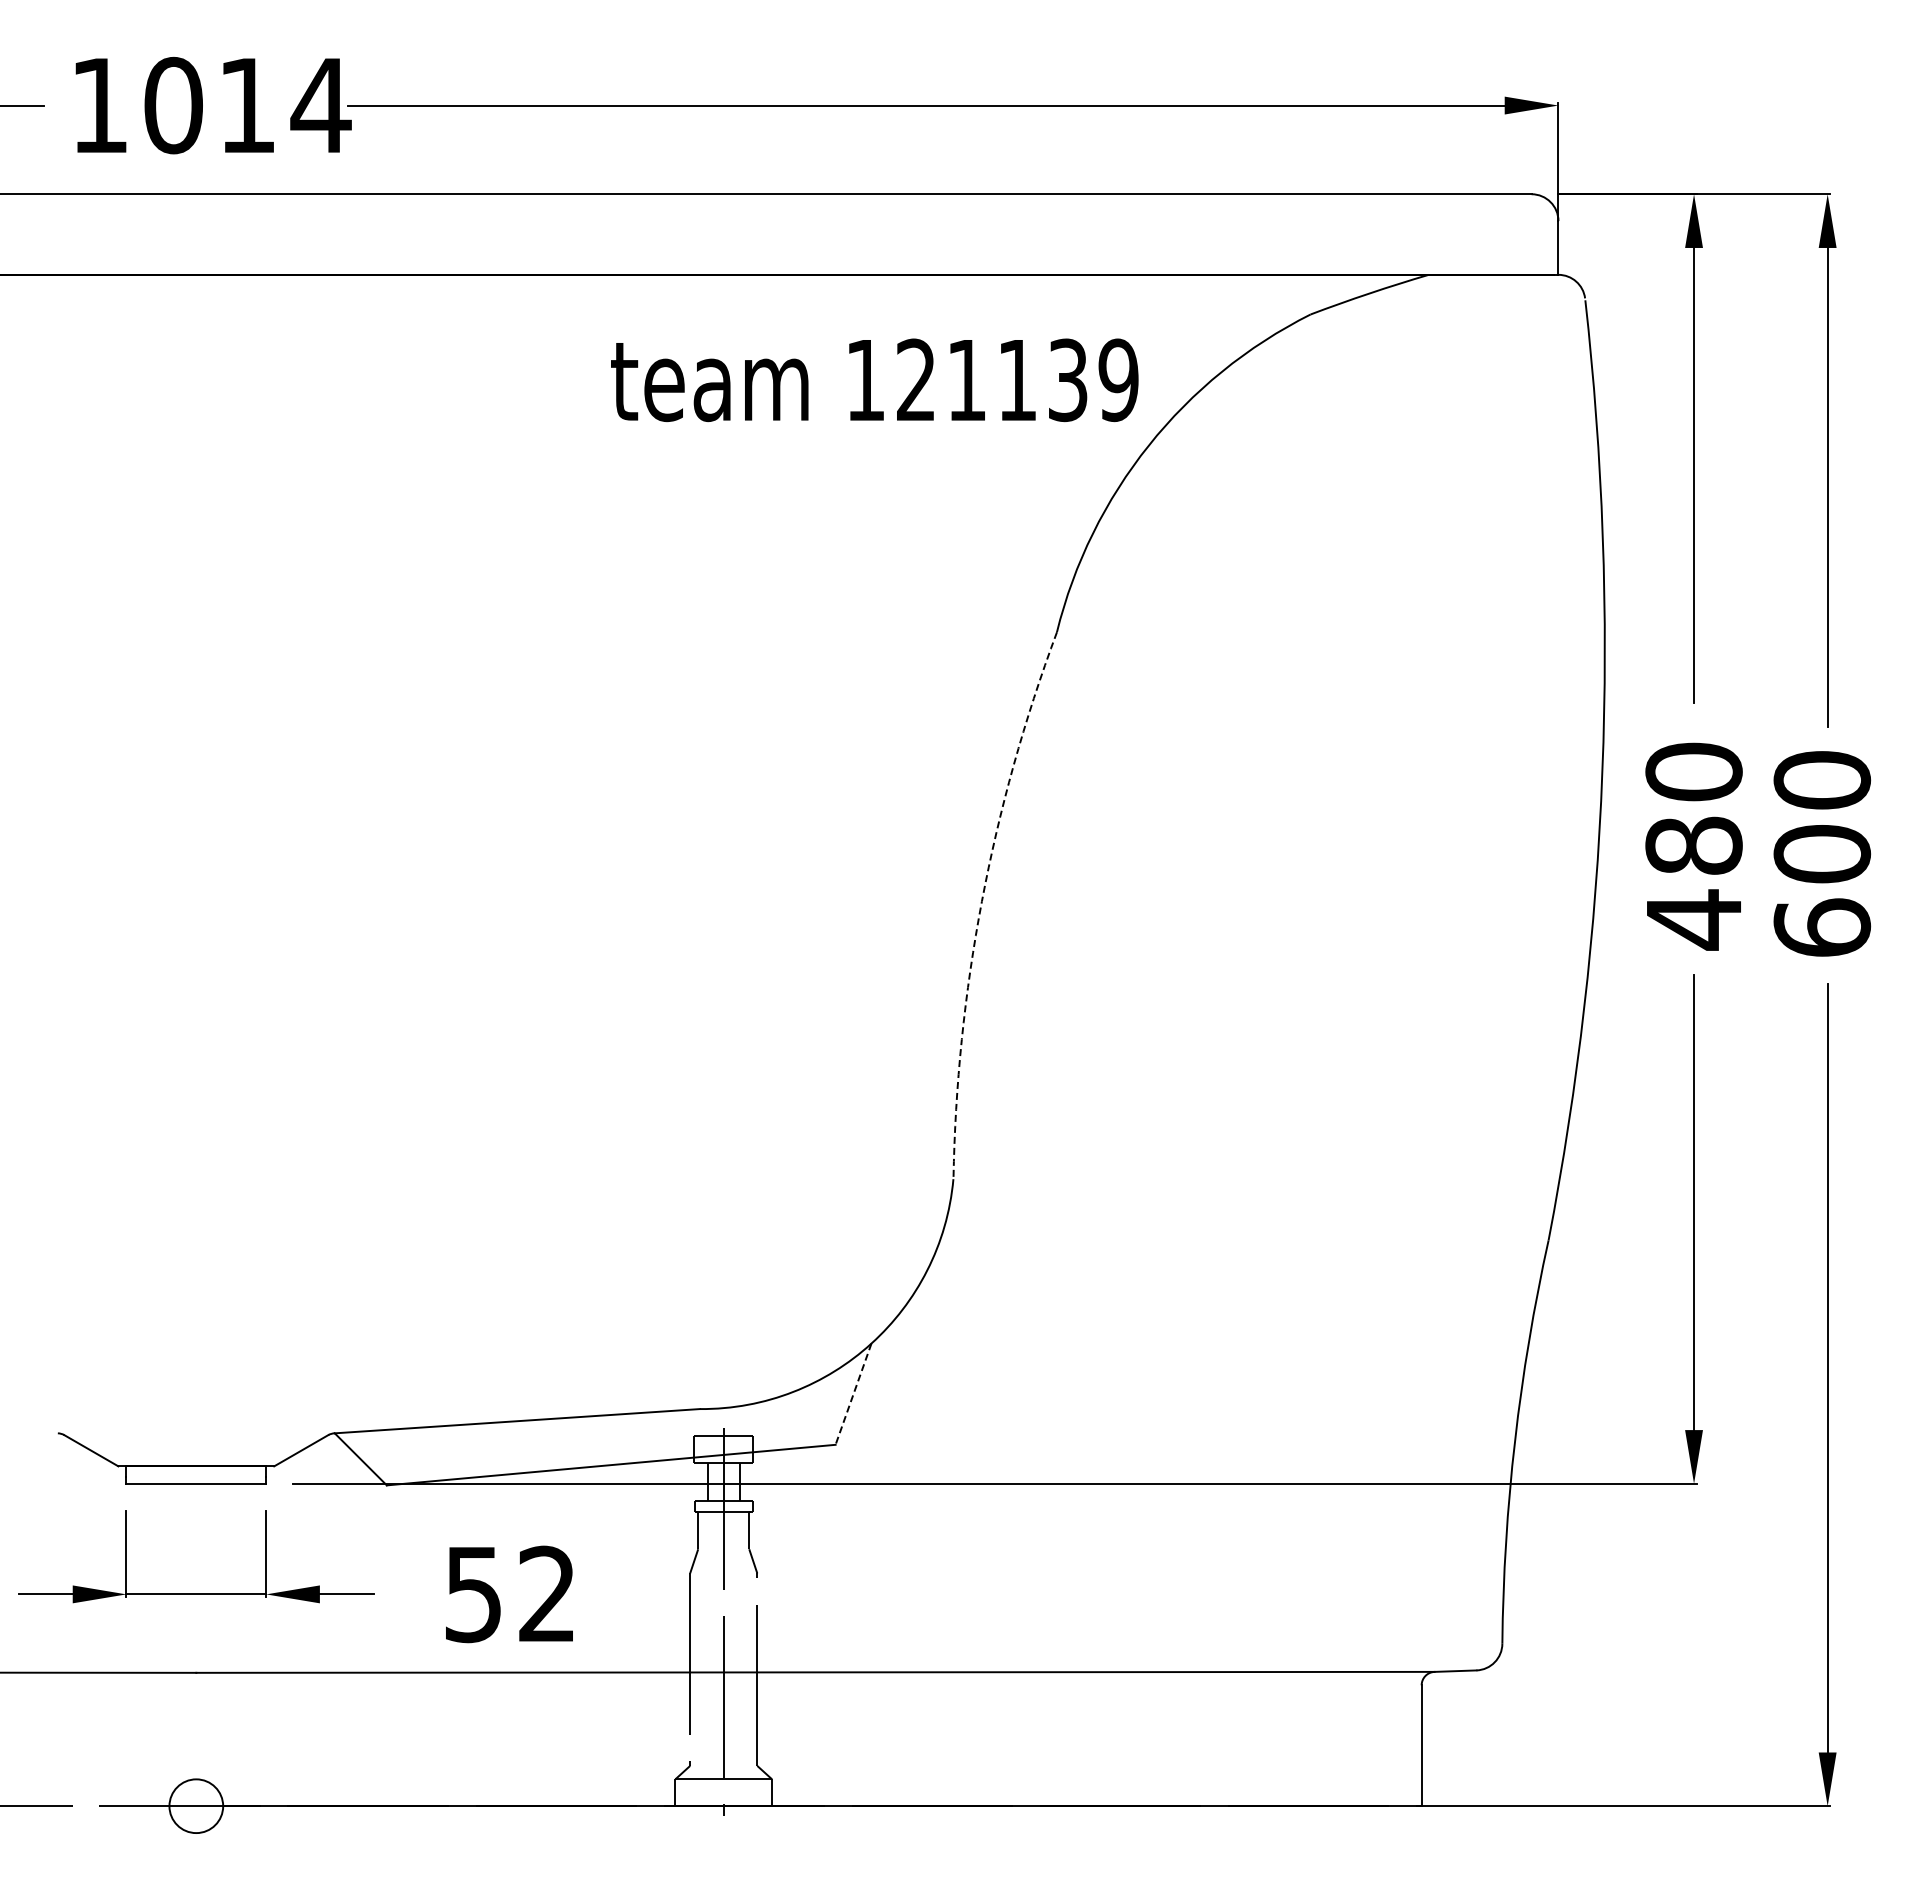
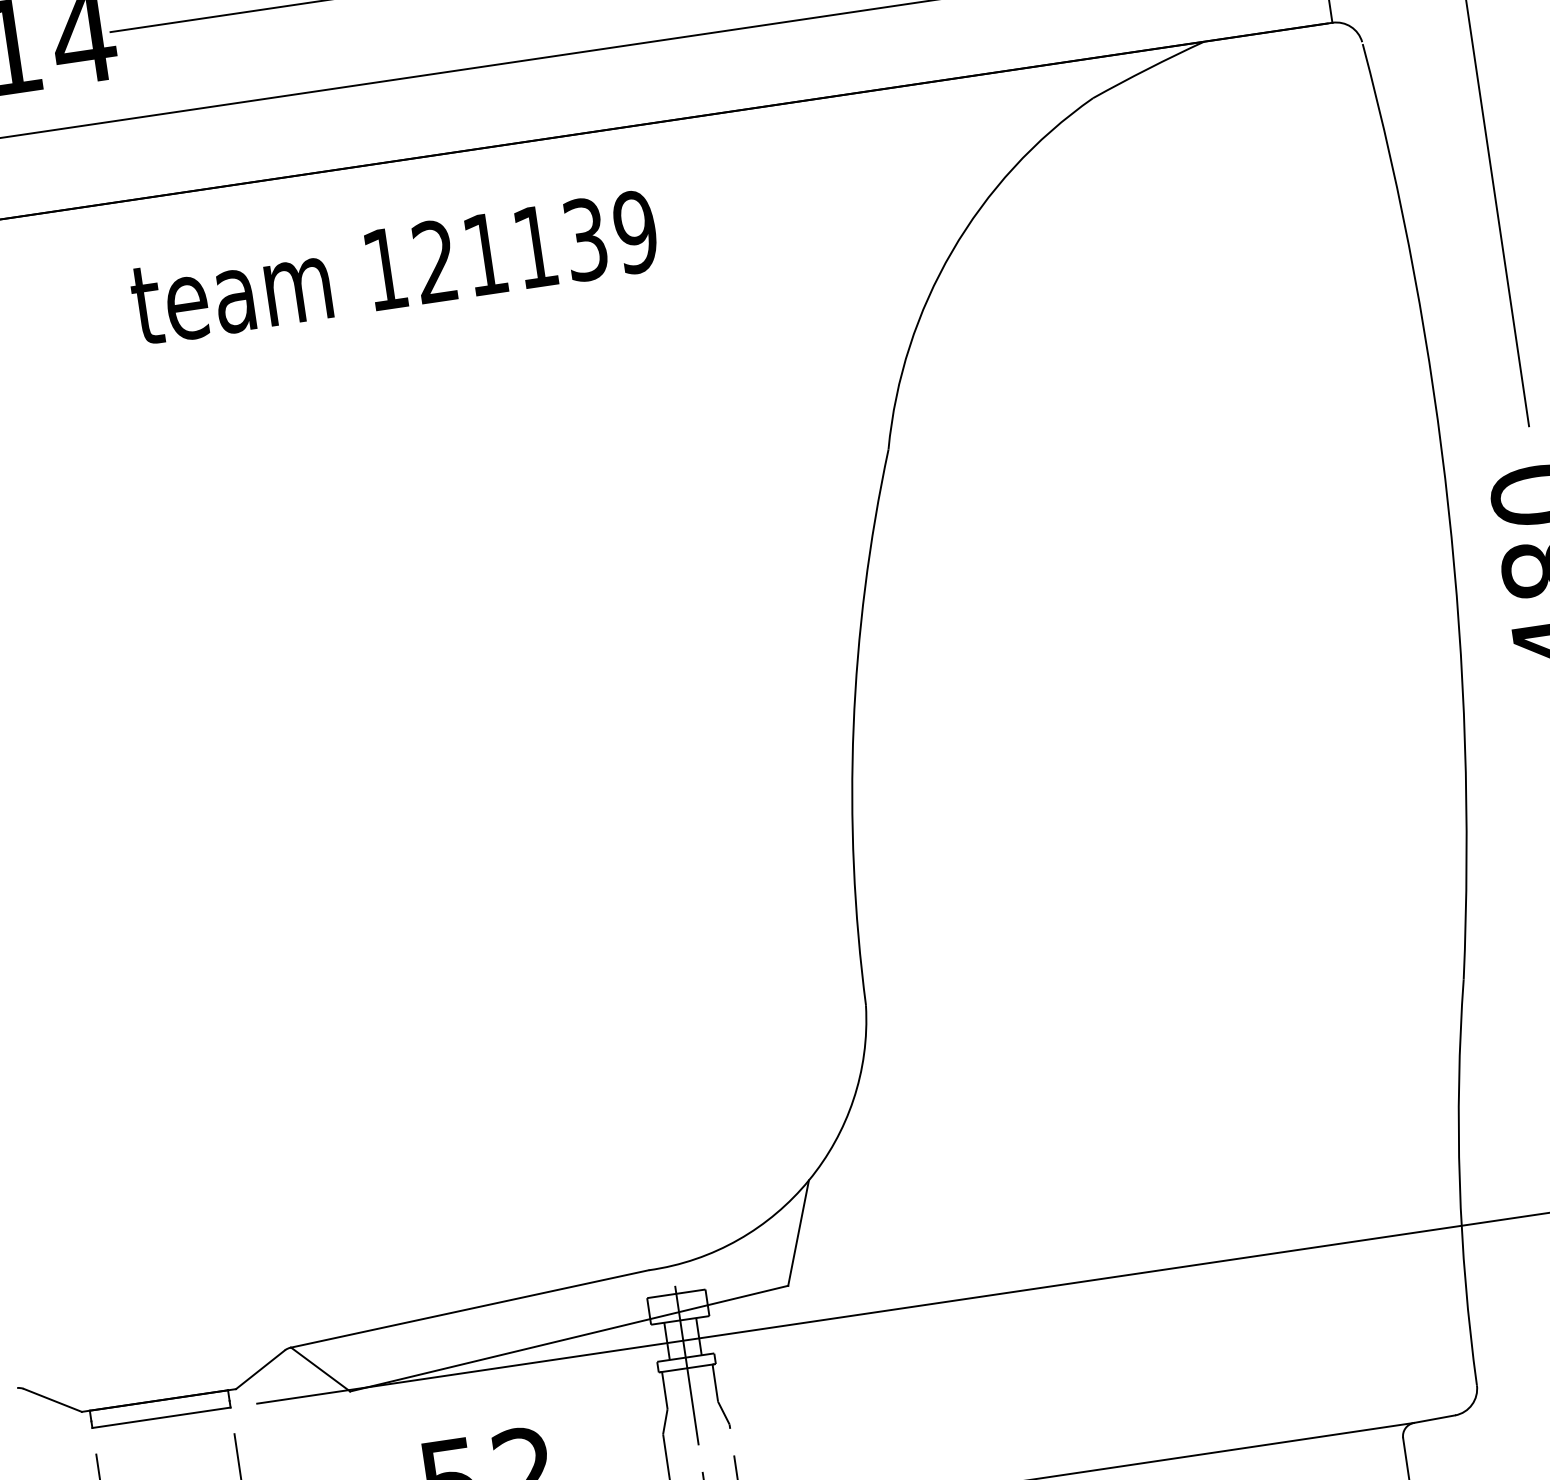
text: (874, 380) -> (394, 268), moved
arc: (981, 901) -> (853, 727), dashed -> solid
line: (853, 1394) -> (798, 1233), dashed -> solid

